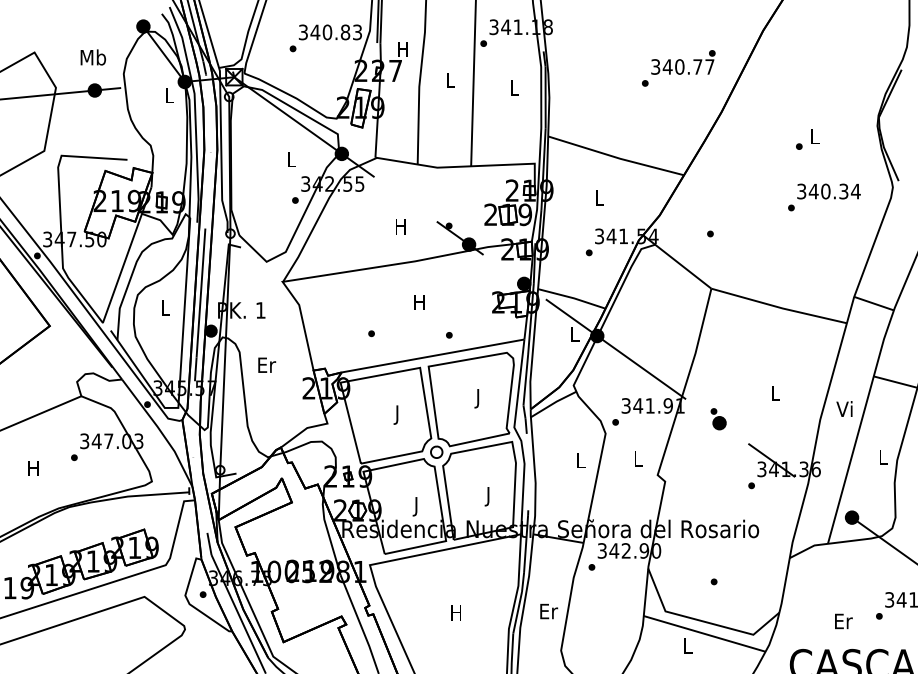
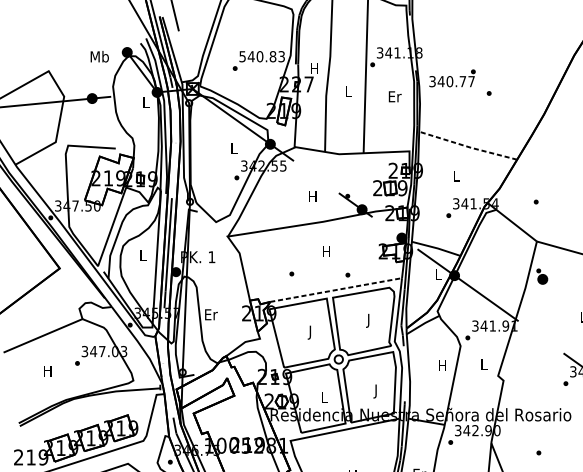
text: (303, 31) -> (242, 56), 340.83 -> 540.83
text: (92, 57) -> (99, 56), moved
text: (683, 62) -> (452, 78), moved
text: (514, 87) -> (394, 96), L -> Er
line: (615, 157) -> (467, 146), solid -> dashed
line: (433, 355) -> (336, 289), solid -> dashed
text: (267, 364) -> (211, 314), moved
part: (718, 419) -> (542, 276), moved
text: (580, 460) -> (442, 365), L -> H
text: (416, 506) -> (324, 398), J -> L

